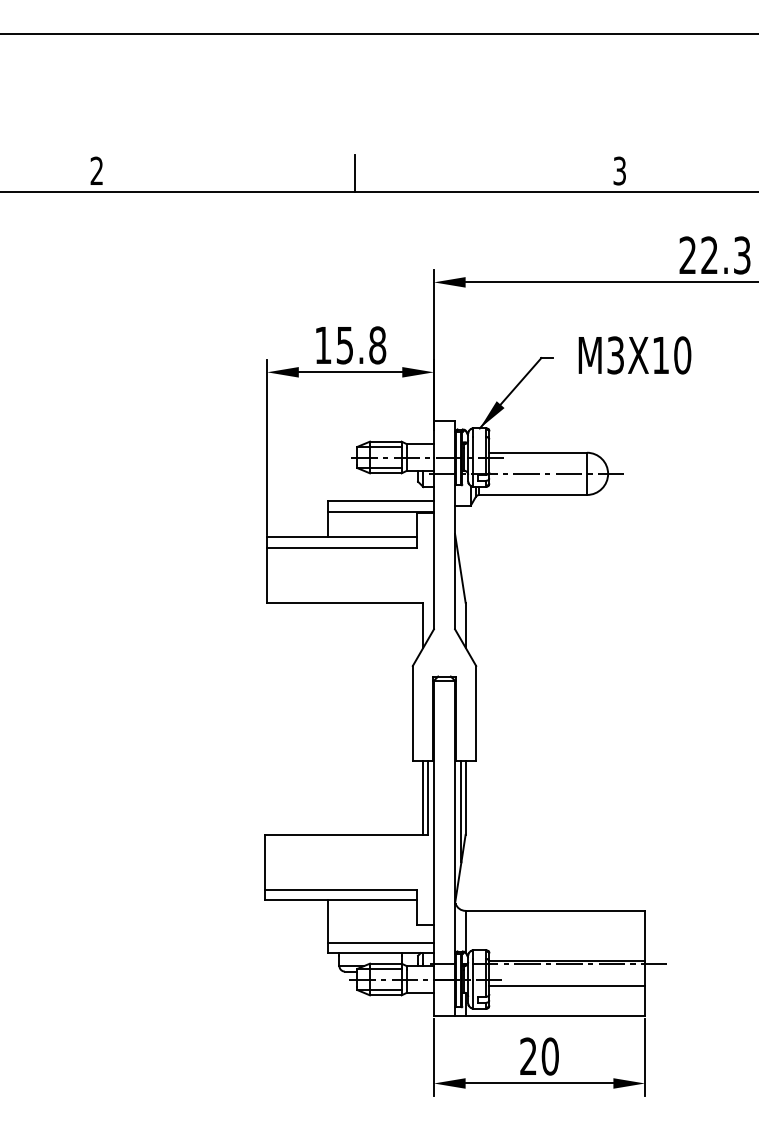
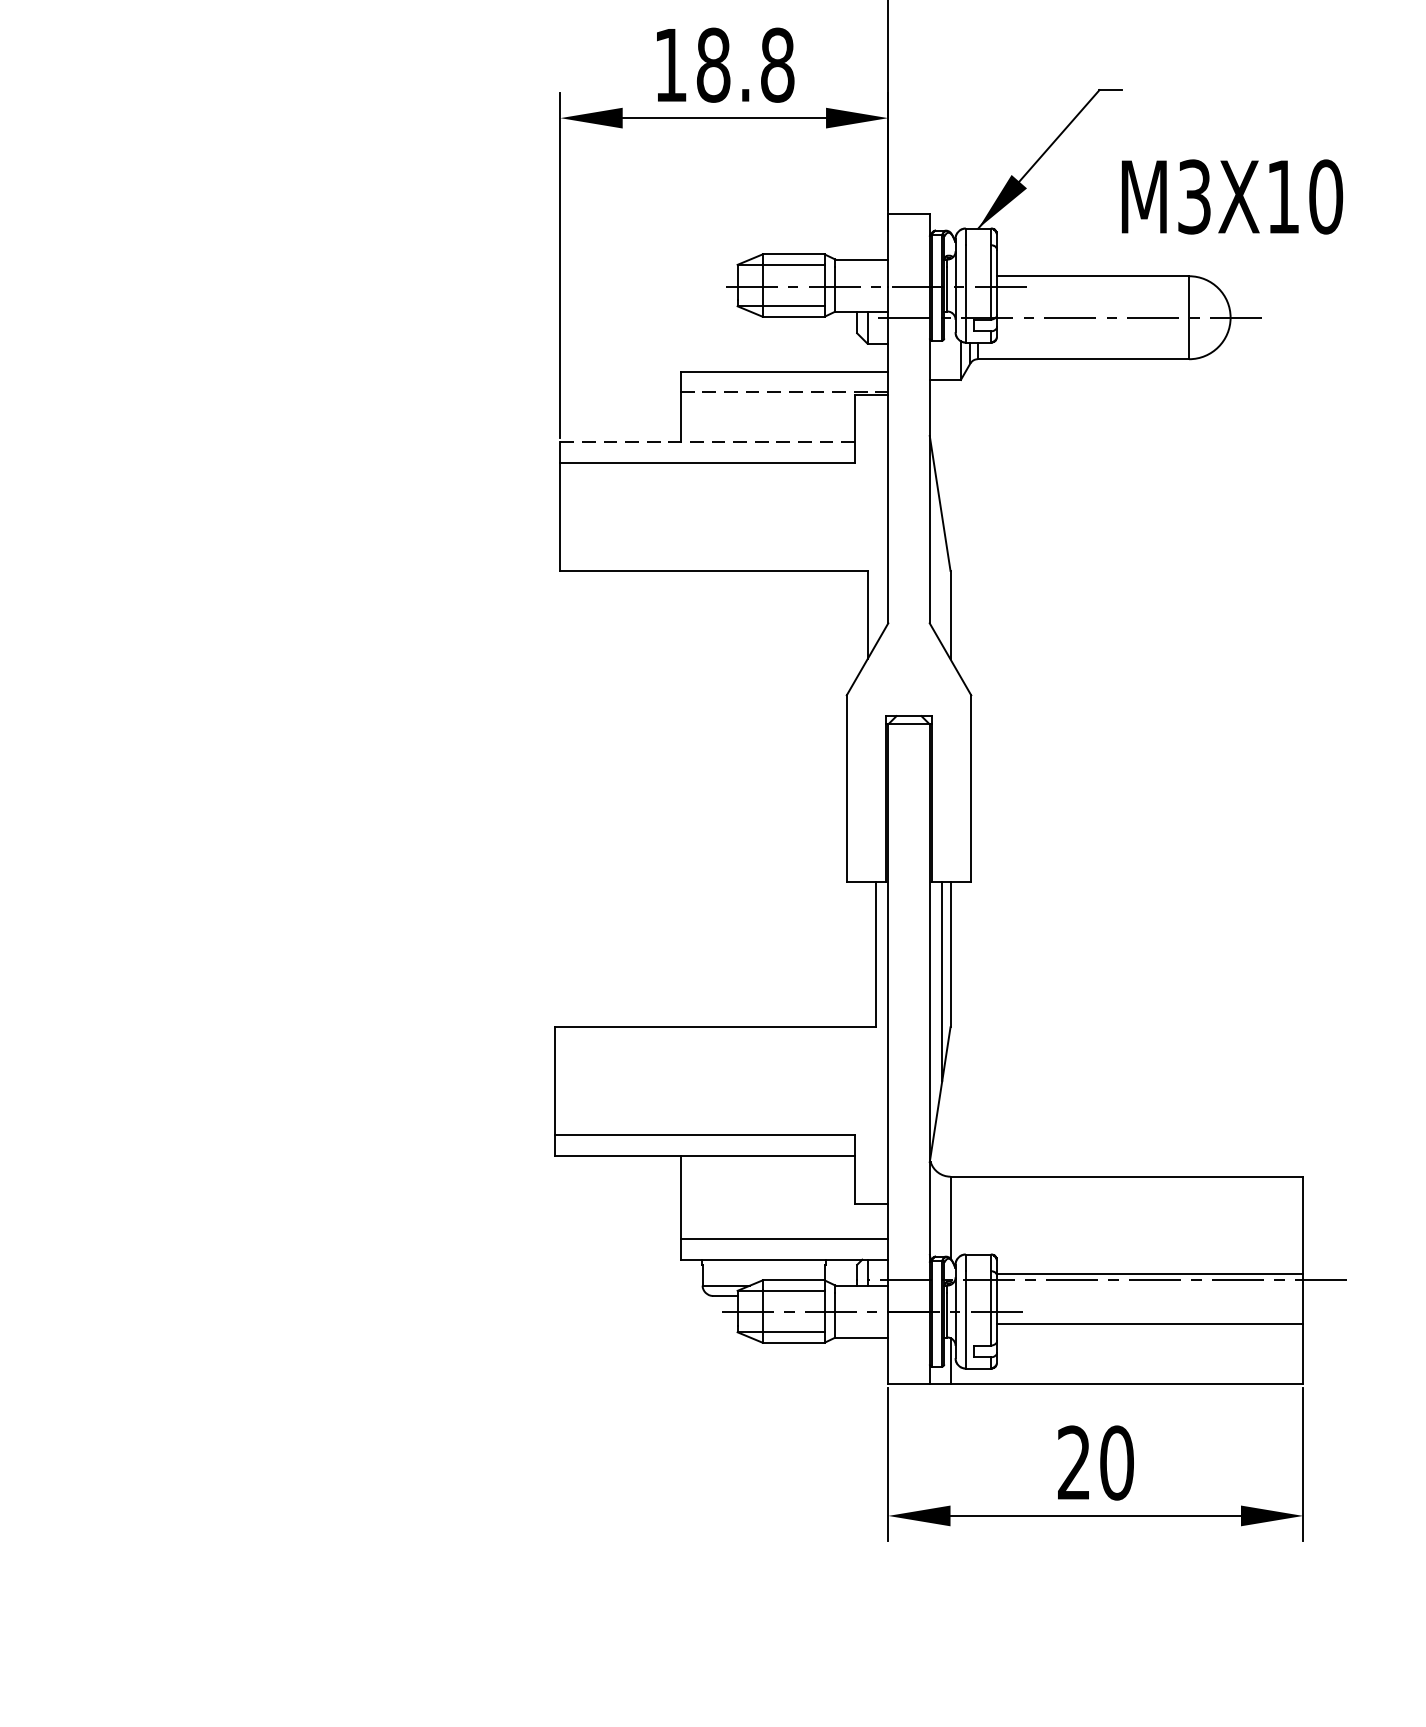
text: (344, 345) -> (712, 65), 15.8 -> 18.8
text: (634, 355) -> (1231, 197), moved
line: (381, 511) -> (785, 391), solid -> dashed
line: (342, 537) -> (708, 442), solid -> dashed
line: (423, 797) -> (867, 953), removed

